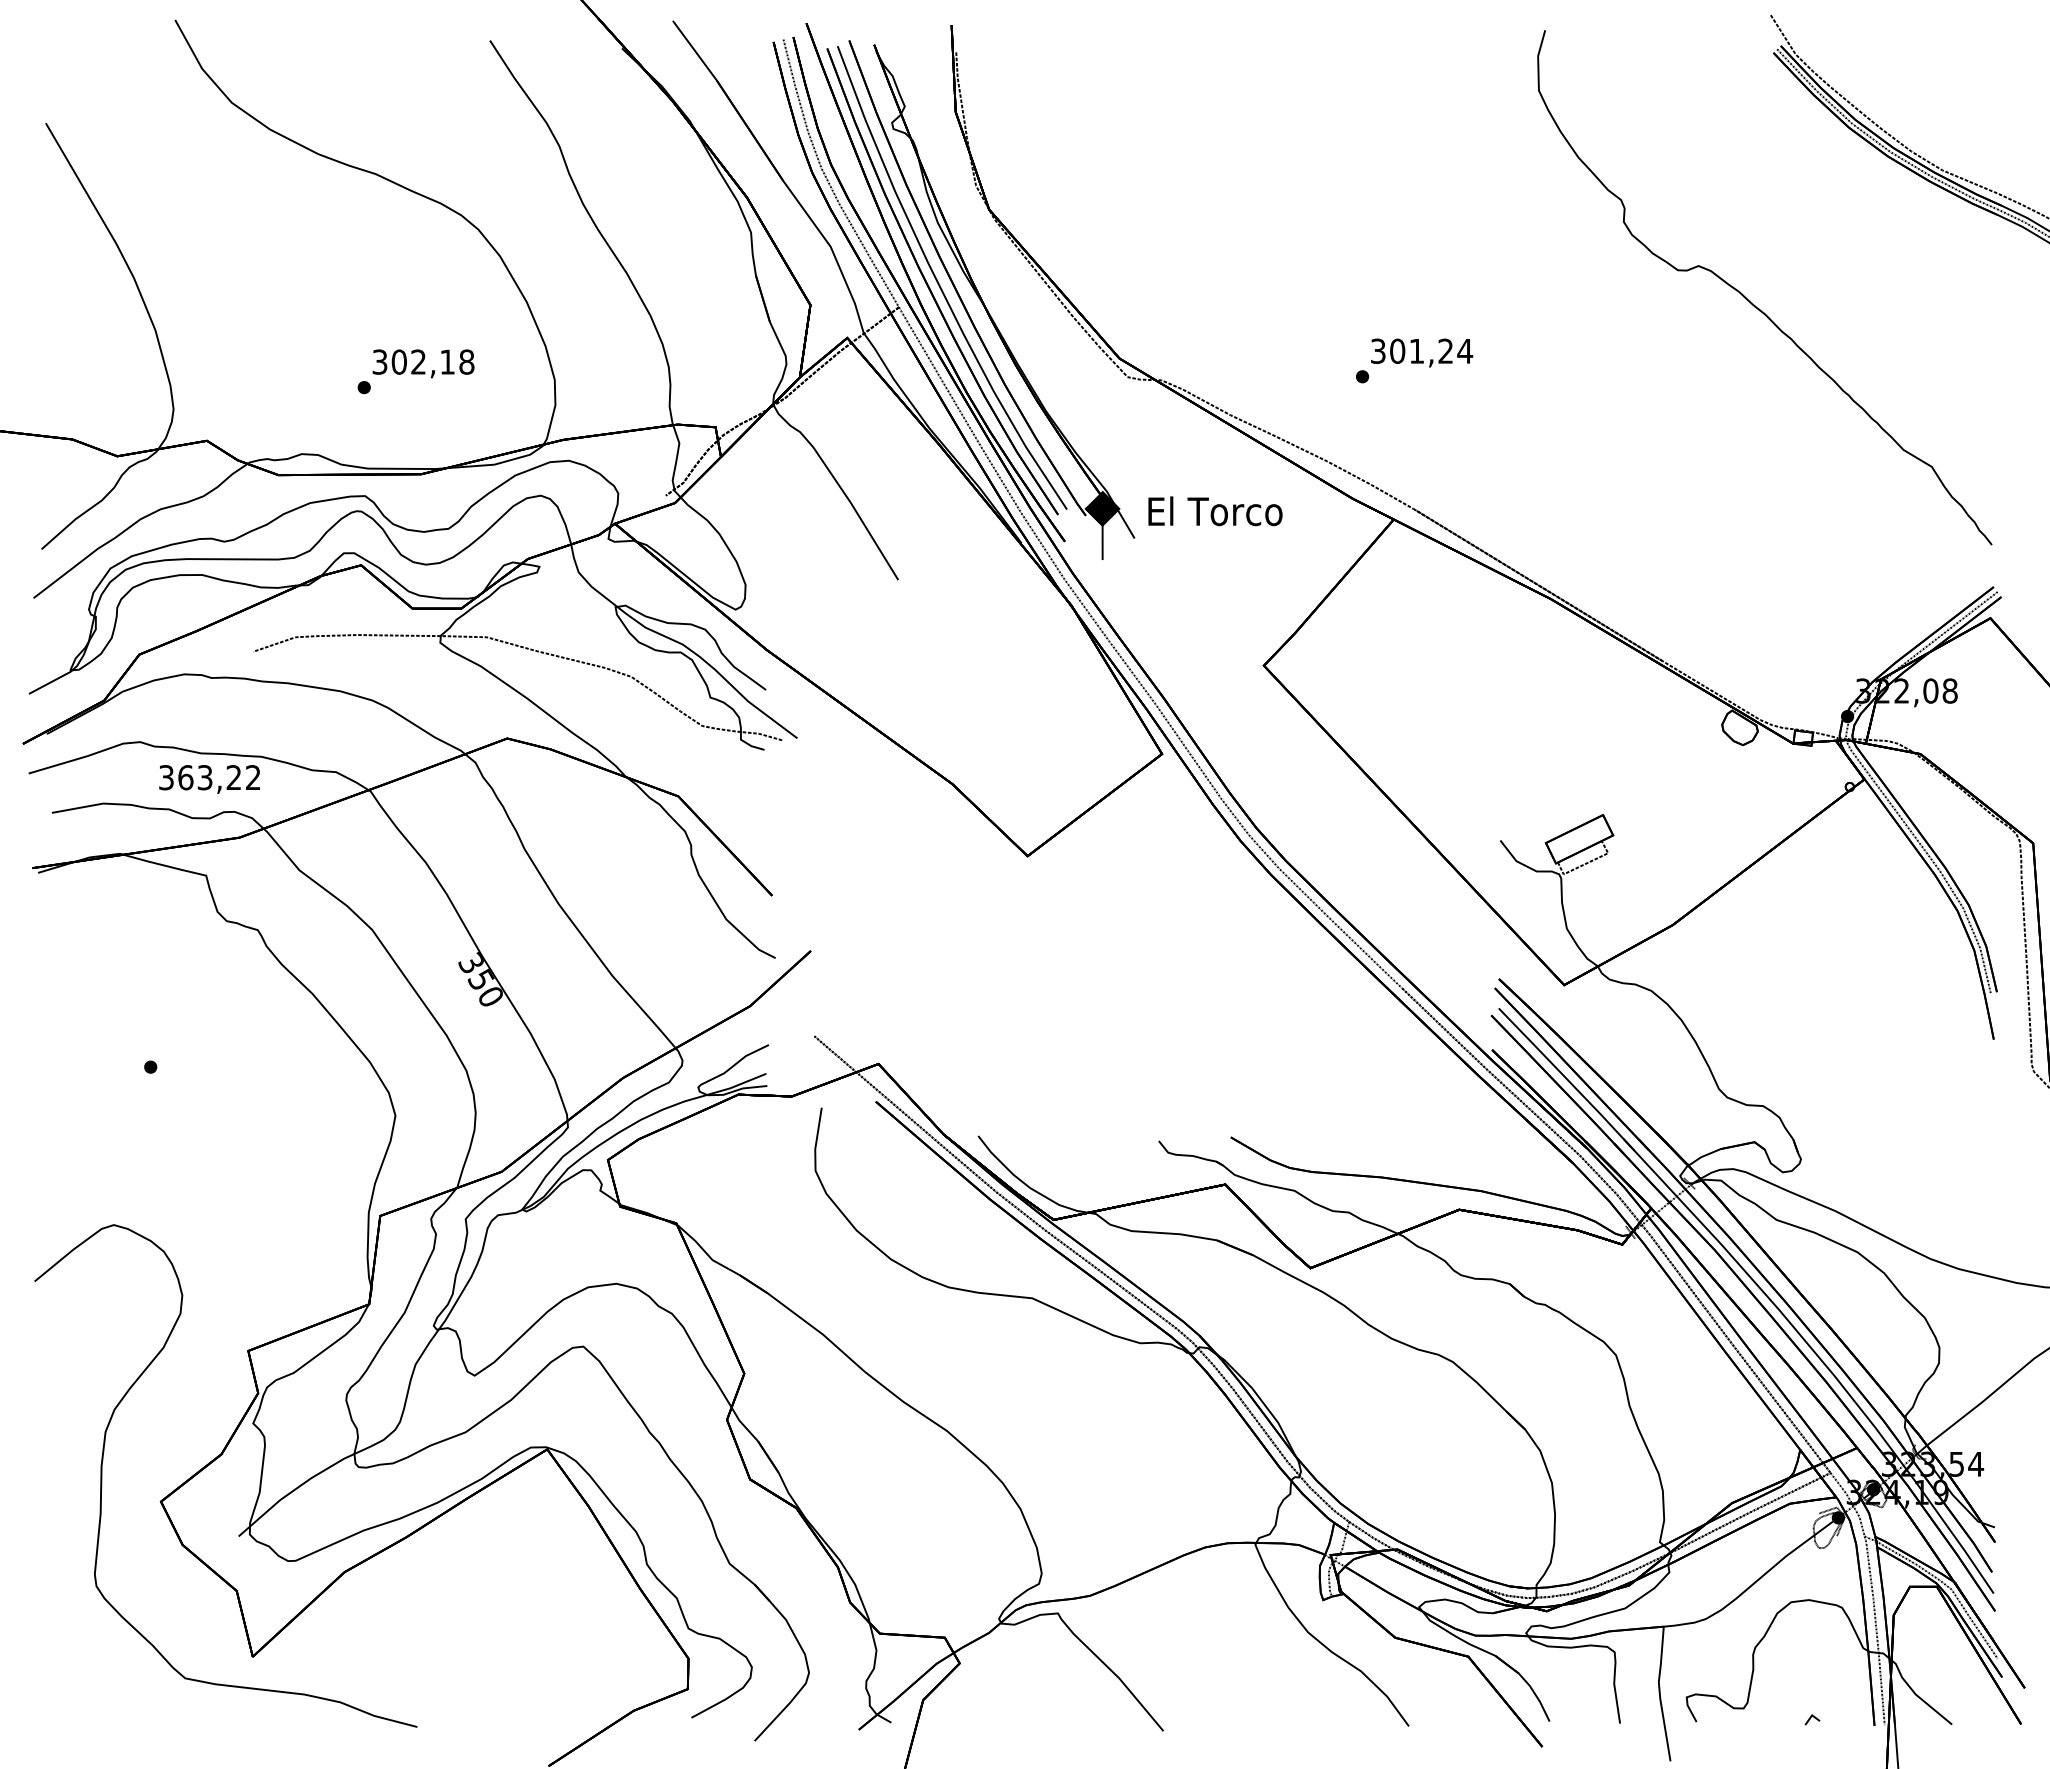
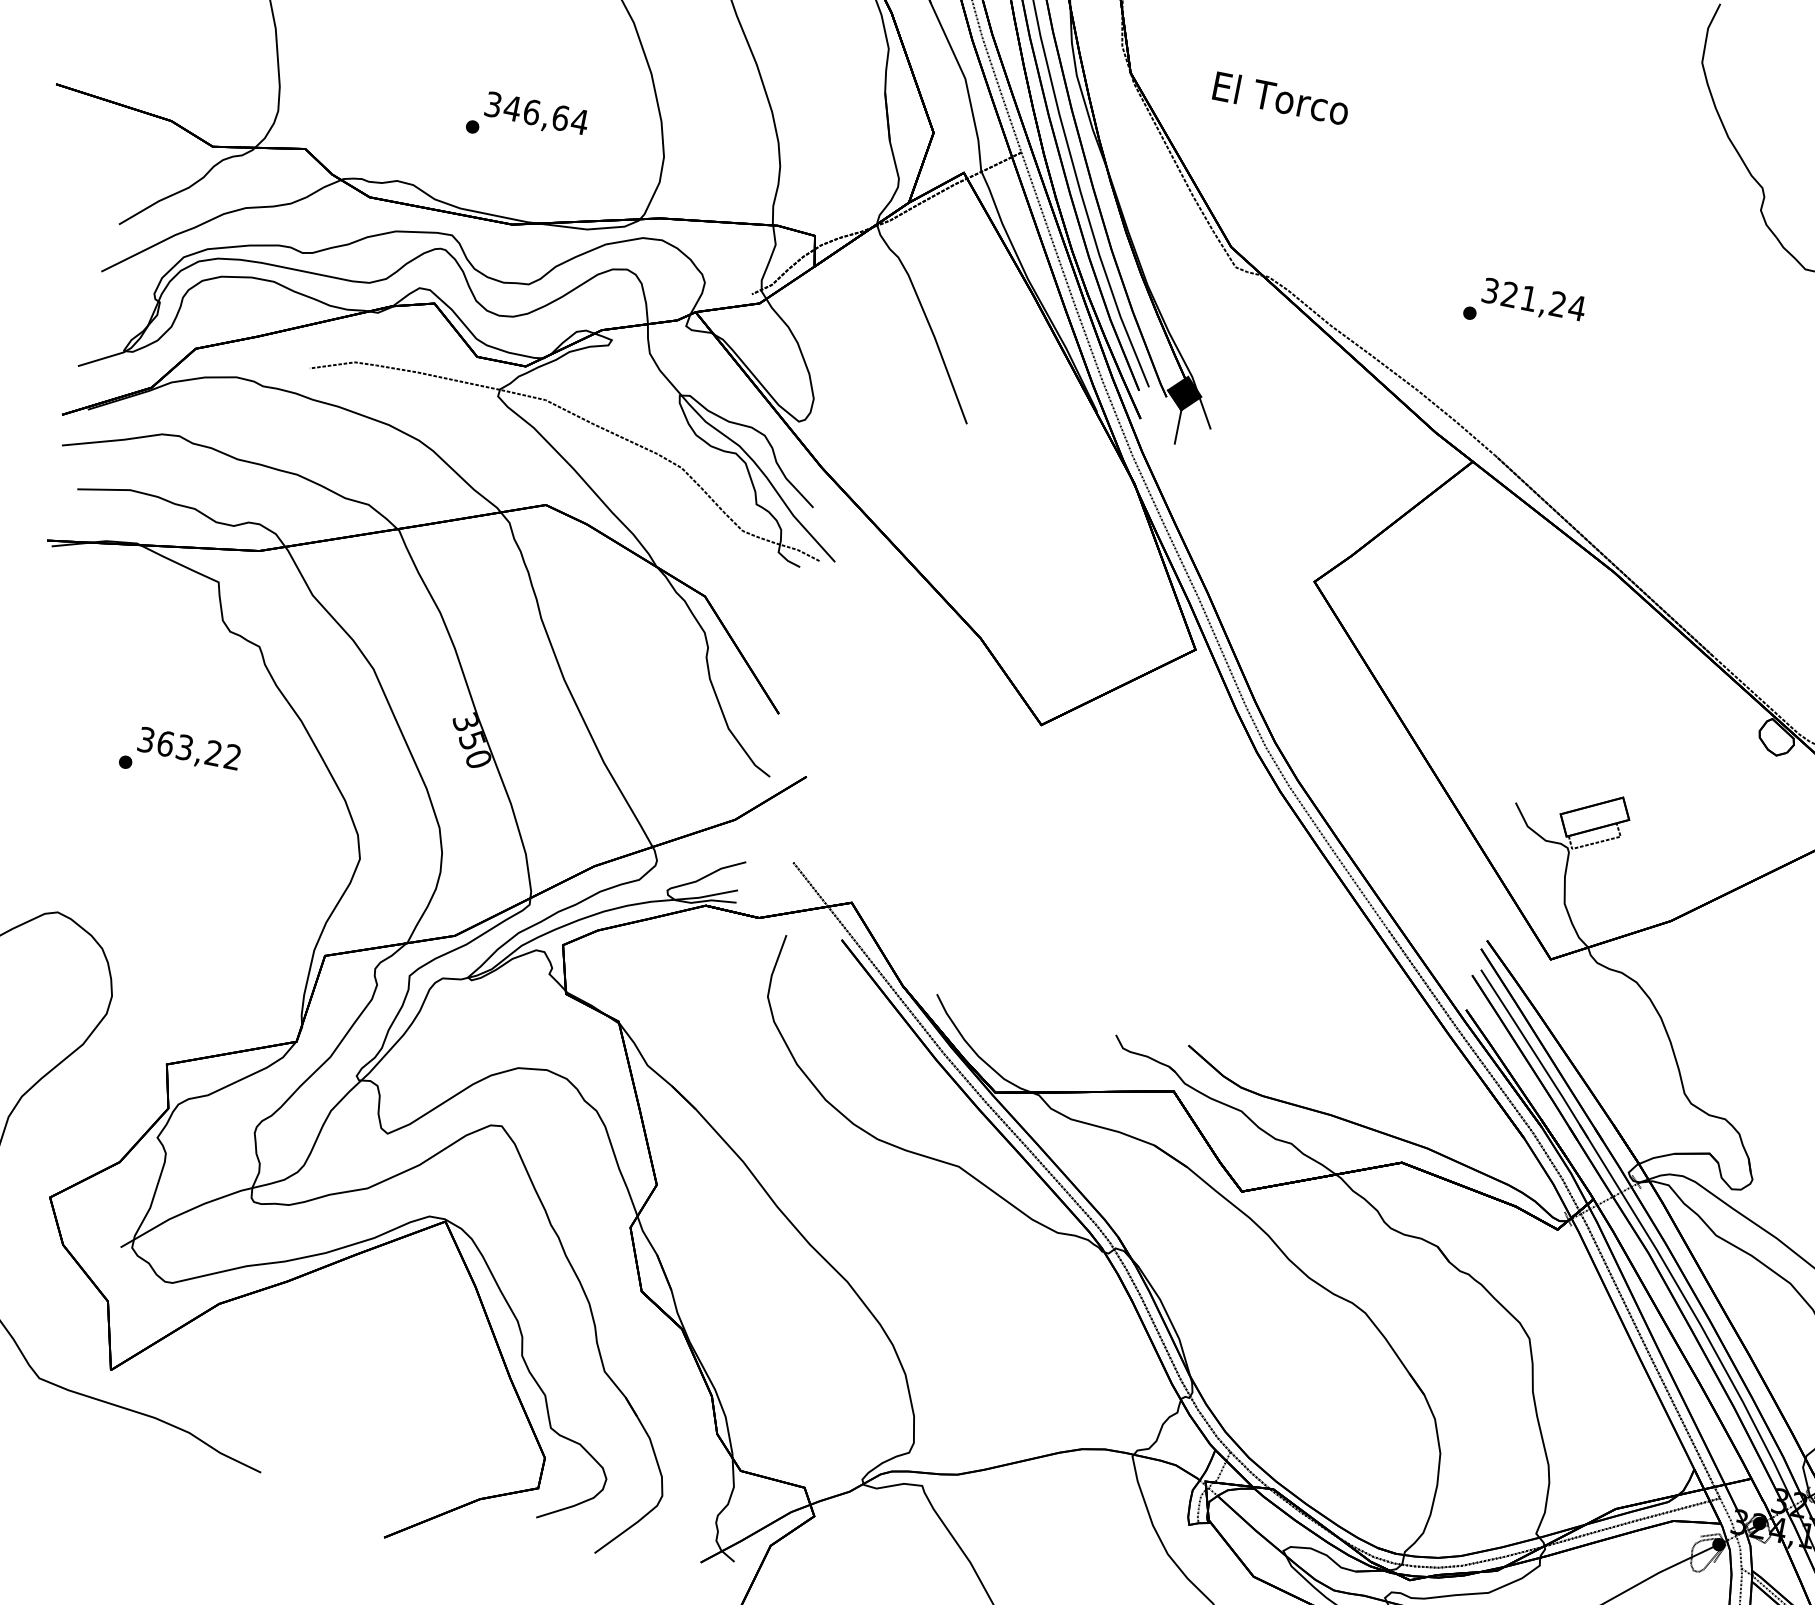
text: (1397, 350) -> (1509, 293), 301,24 -> 321,24
text: (432, 361) -> (545, 114), 302,18 -> 346,64
text: (1215, 511) -> (1281, 98), moved
text: (209, 779) -> (188, 750), moved

